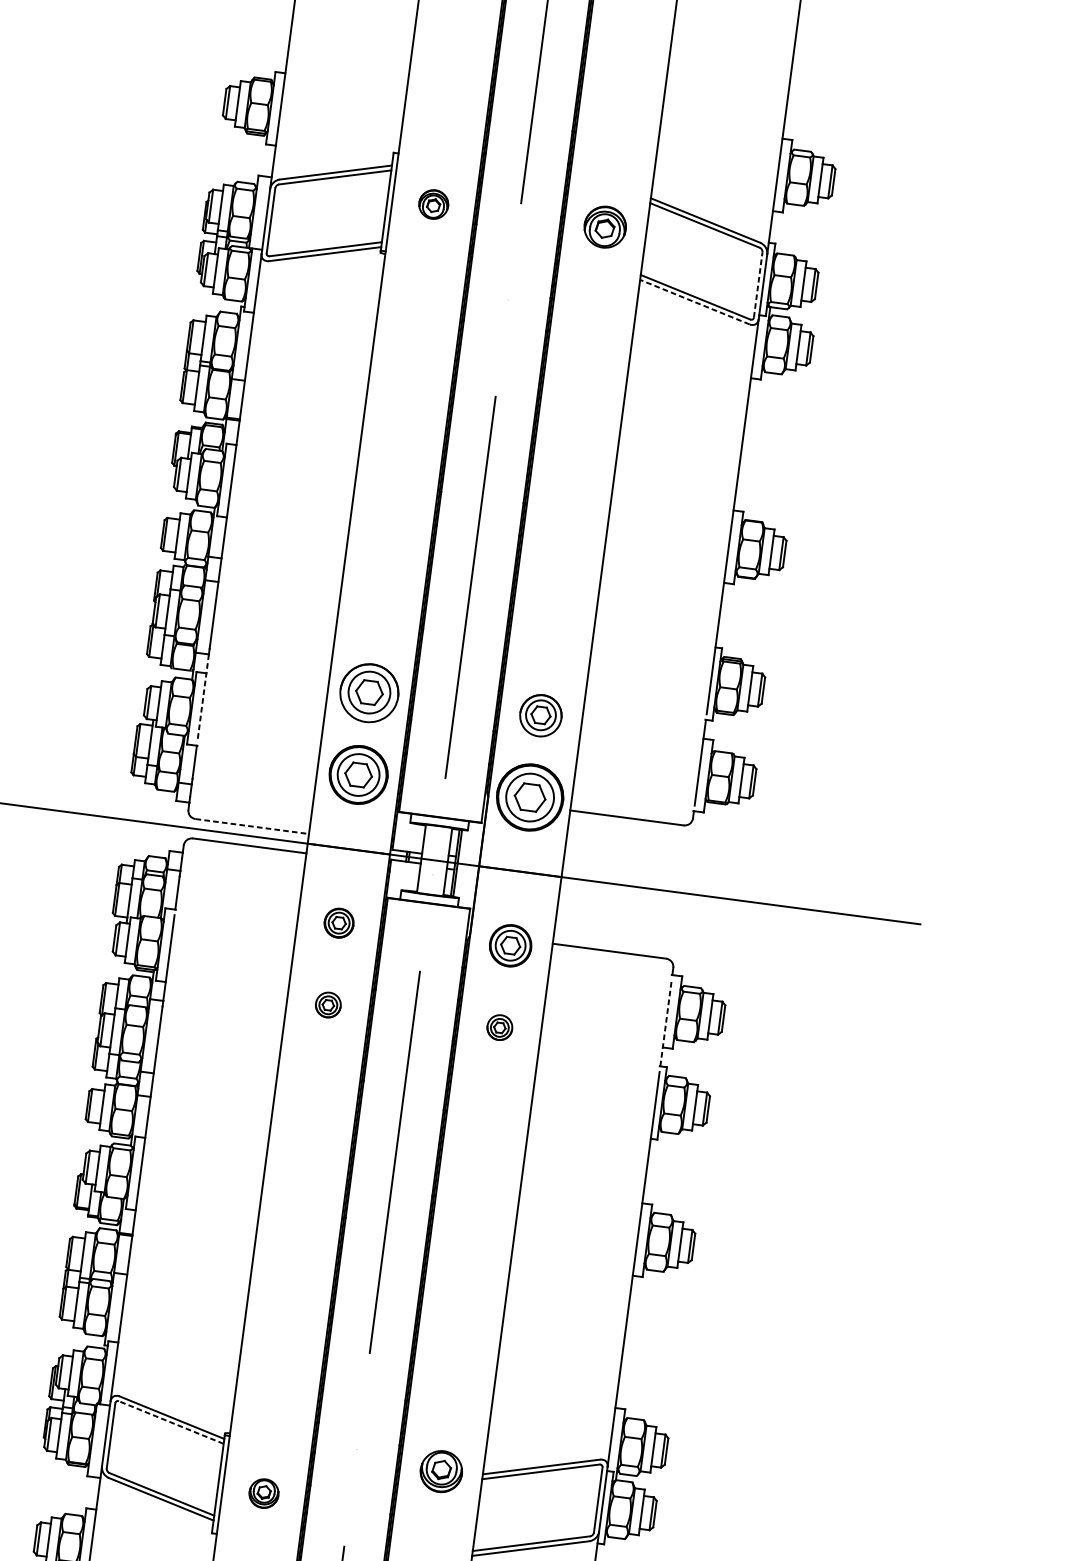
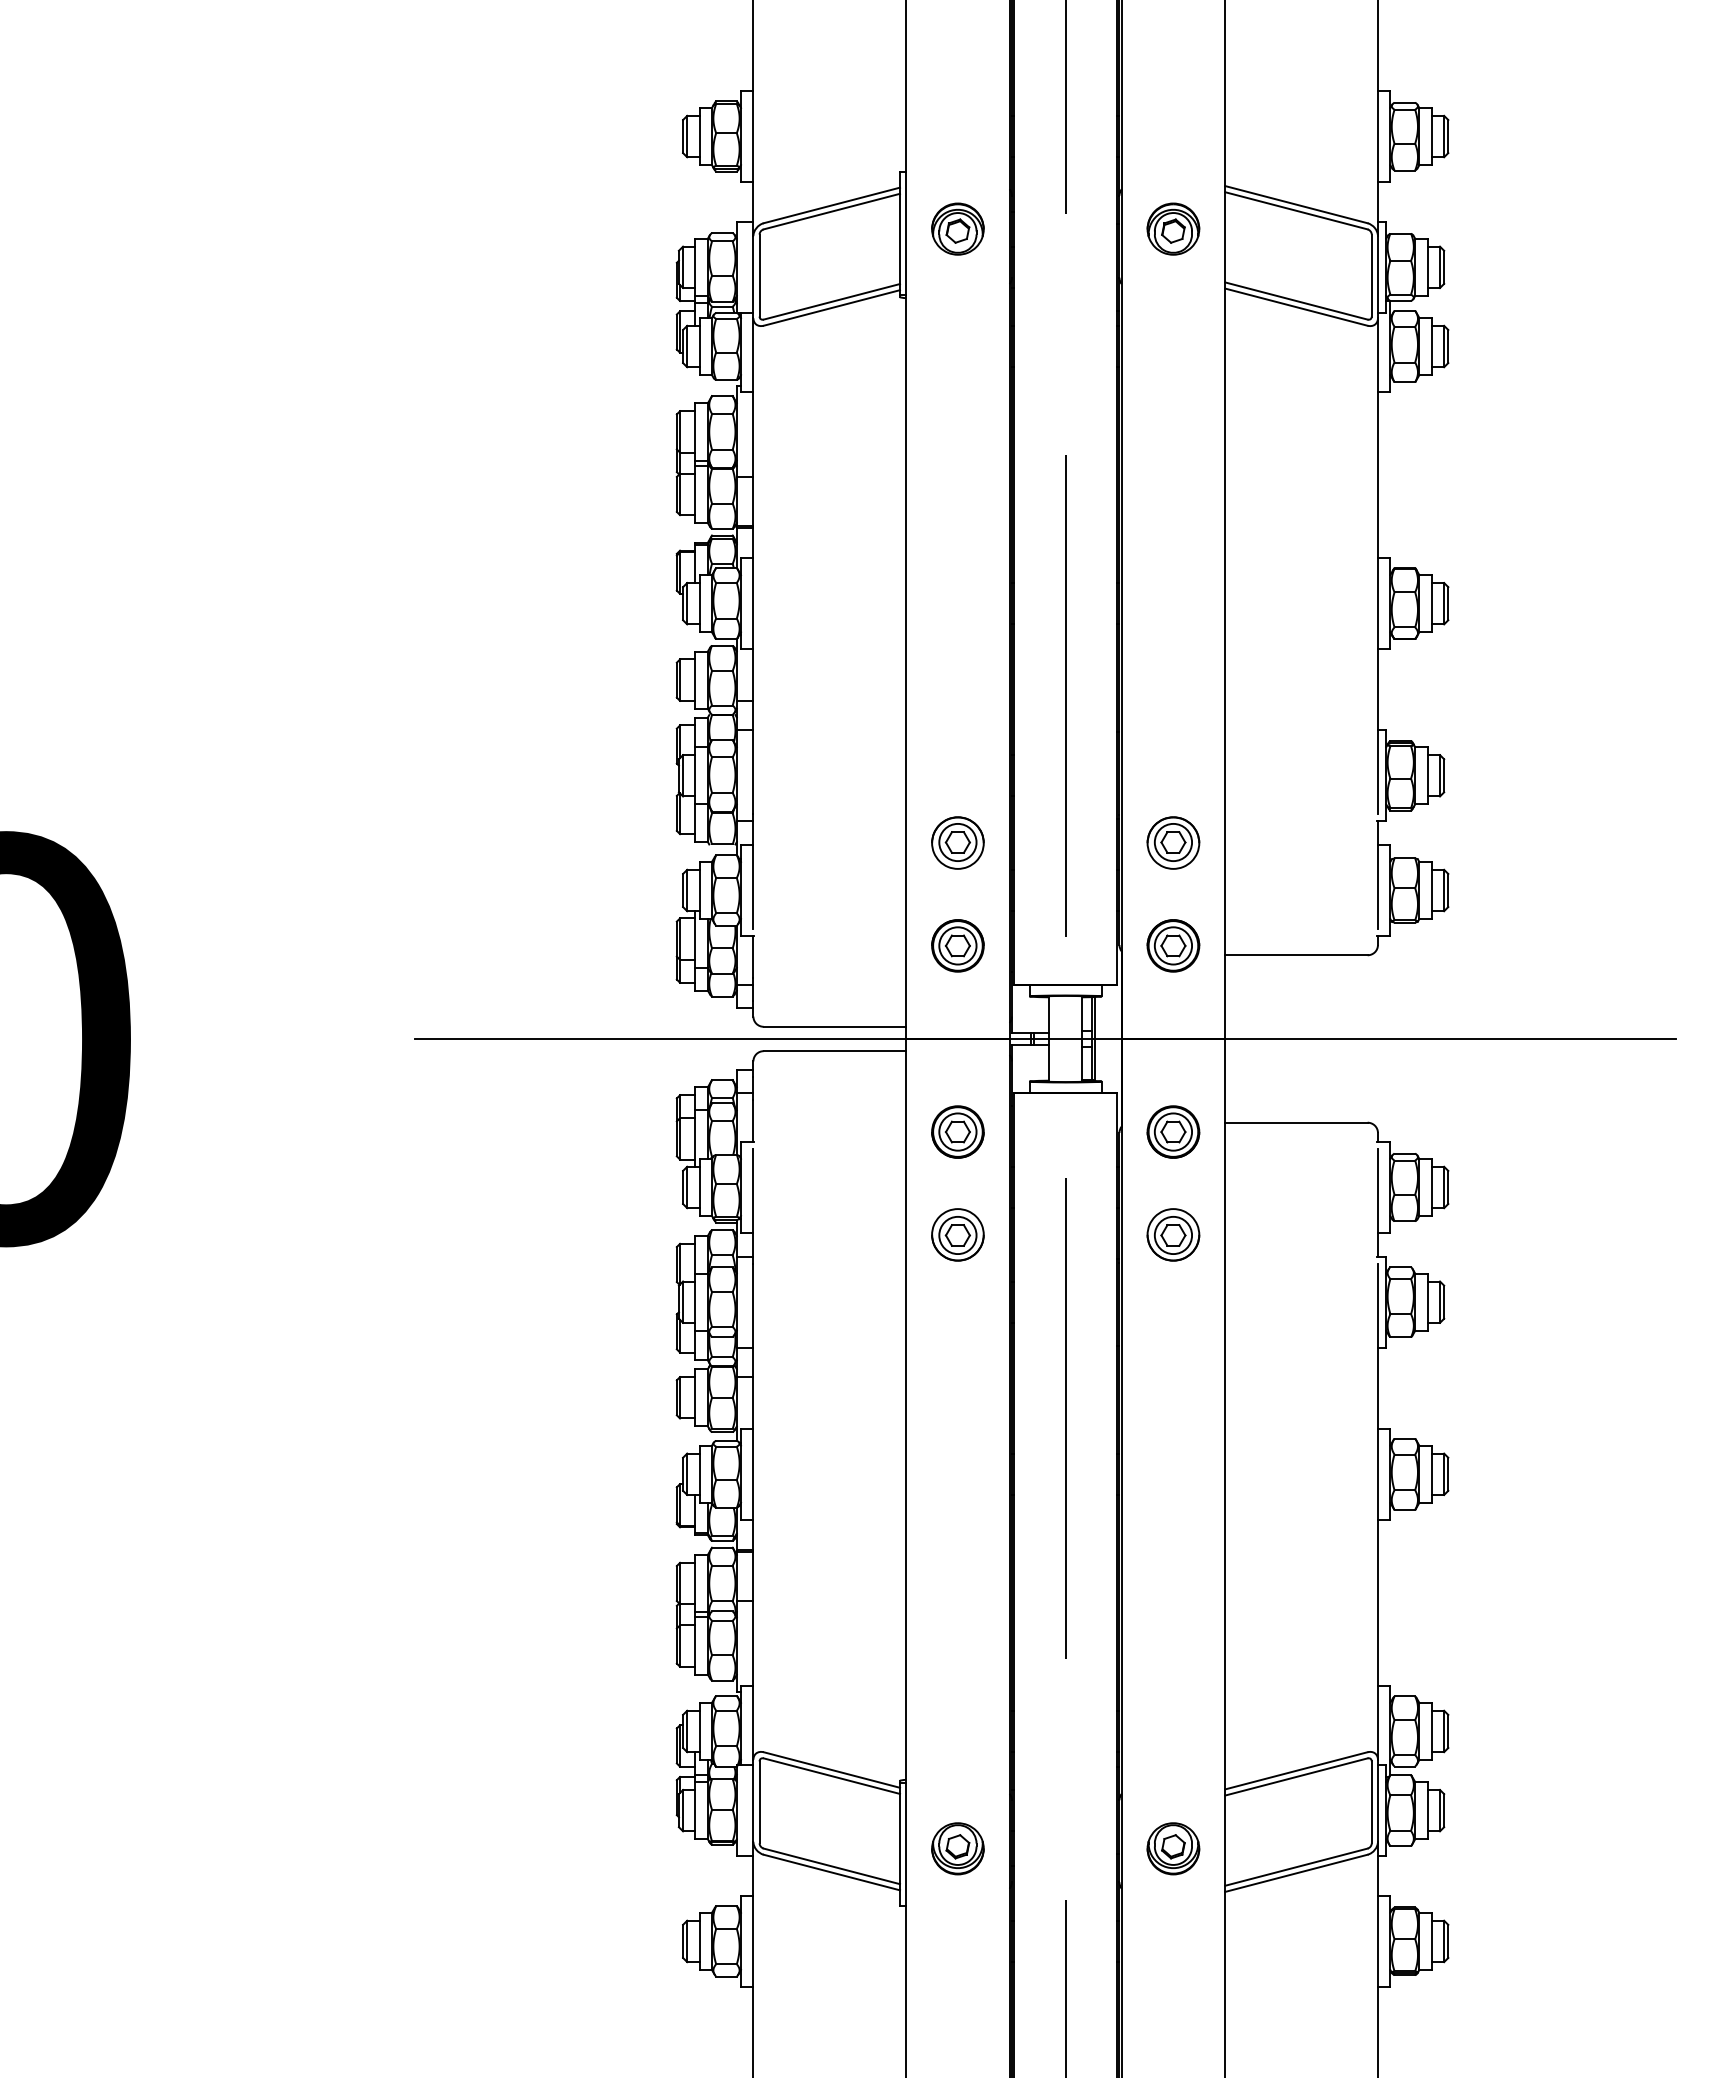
part: (433, 204) -> (957, 228), size x1.43
line: (758, 284) -> (1371, 275), dashed -> solid
line: (694, 302) -> (1296, 307), dashed -> solid
part: (369, 692) -> (957, 842), size x0.71
line: (203, 697) -> (753, 875), dashed -> solid
part: (358, 774) -> (957, 945), size x0.71
part: (530, 797) -> (1173, 945), size x0.62
line: (252, 826) -> (835, 1026), dashed -> solid
part: (338, 922) -> (957, 1131), size x1.43
part: (328, 1004) -> (957, 1234), size x1.67
line: (665, 1023) -> (1377, 1202), dashed -> solid
part: (499, 1027) -> (1173, 1234), size x1.67
line: (170, 1422) -> (831, 1776), dashed -> solid
part: (441, 1471) -> (1173, 1848), moved
part: (263, 1493) -> (957, 1848), size x1.43

